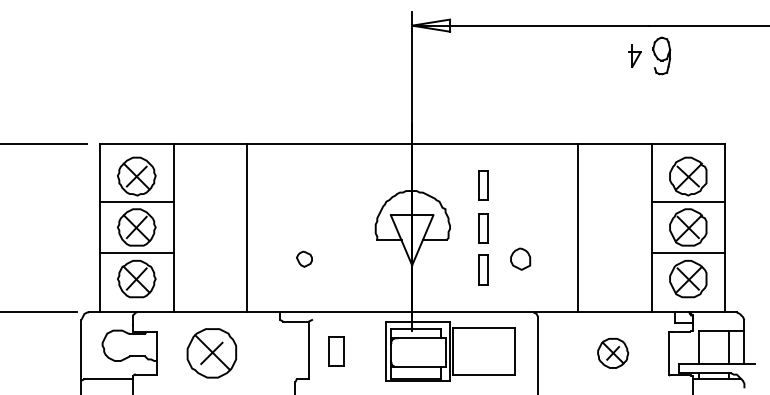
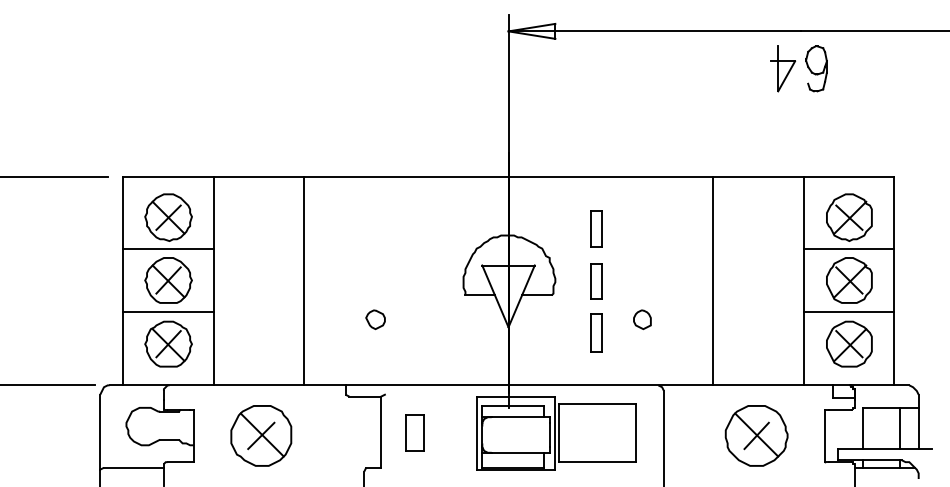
part: (634, 55) -> (783, 68), size x1.67
part: (520, 259) -> (642, 319), size x0.71
part: (613, 353) -> (756, 435), size x1.67

